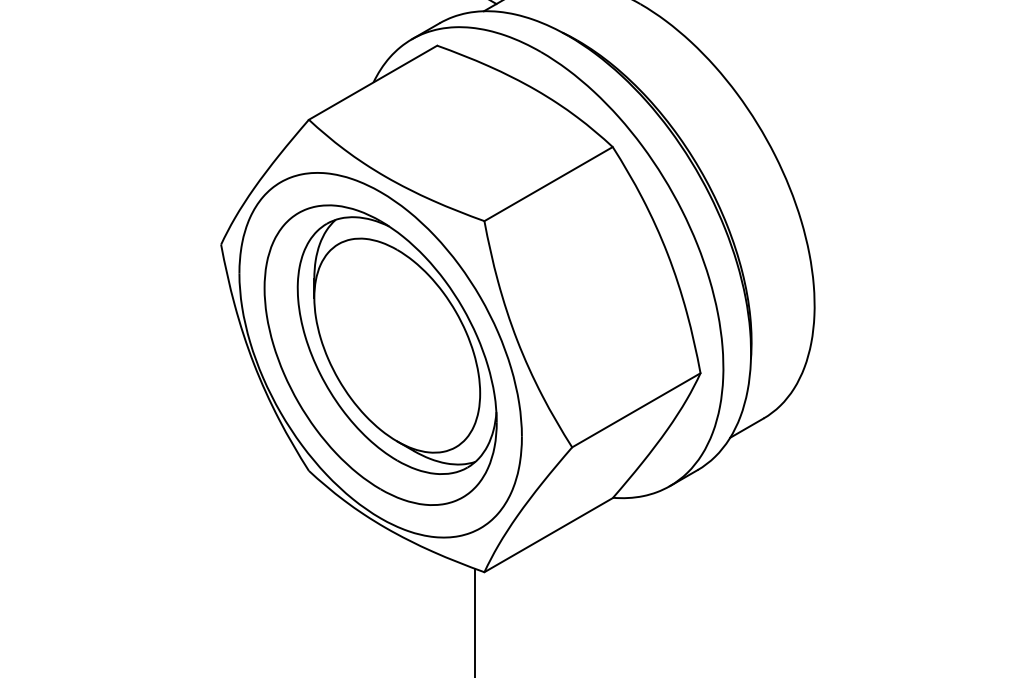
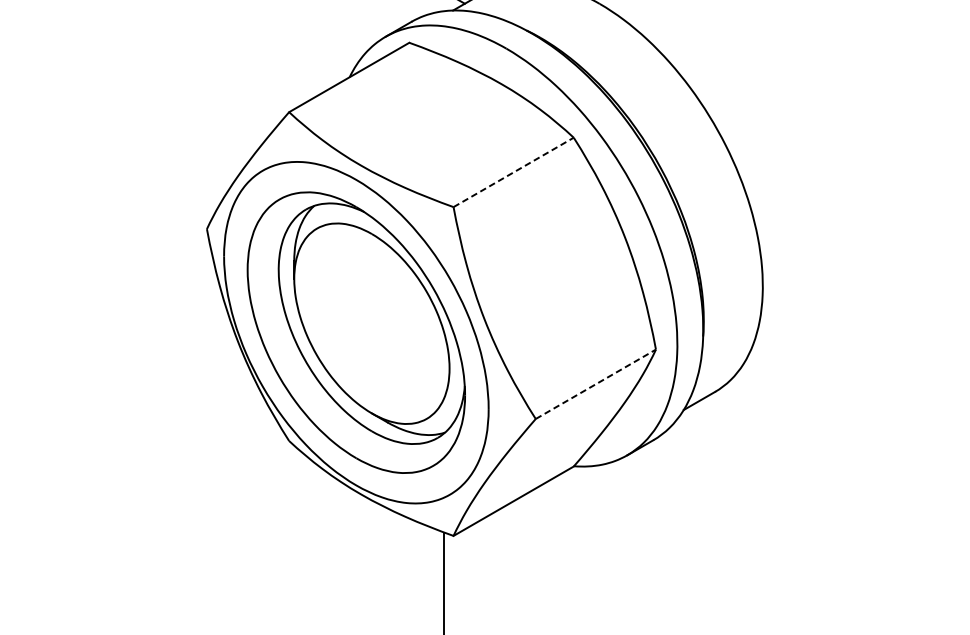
line: (549, 183) -> (514, 171), solid -> dashed
line: (636, 410) -> (595, 384), solid -> dashed

